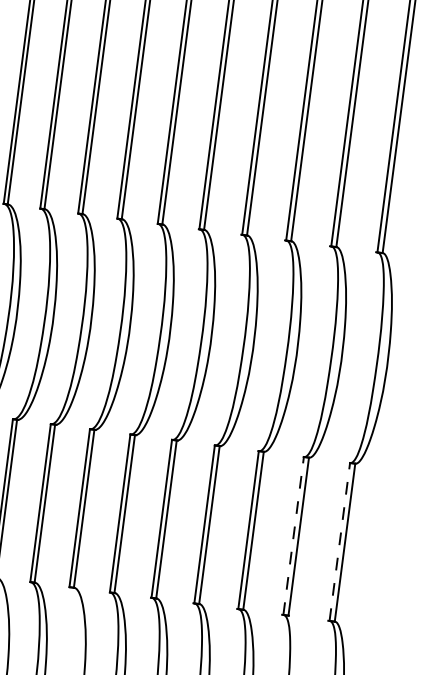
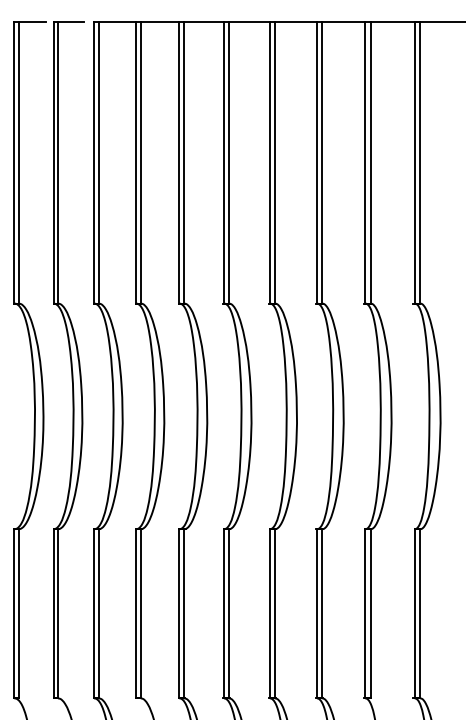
line: (293, 535) -> (365, 613), dashed -> solid
line: (339, 541) -> (414, 613), dashed -> solid

